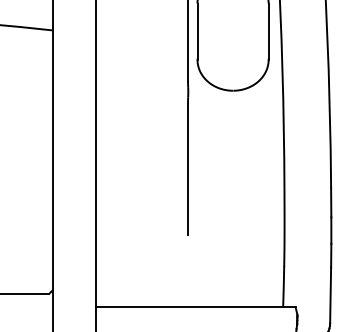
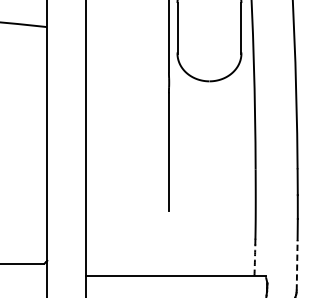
arc: (283, 289) -> (254, 260), solid -> dashed
line: (330, 295) -> (297, 265), solid -> dashed

